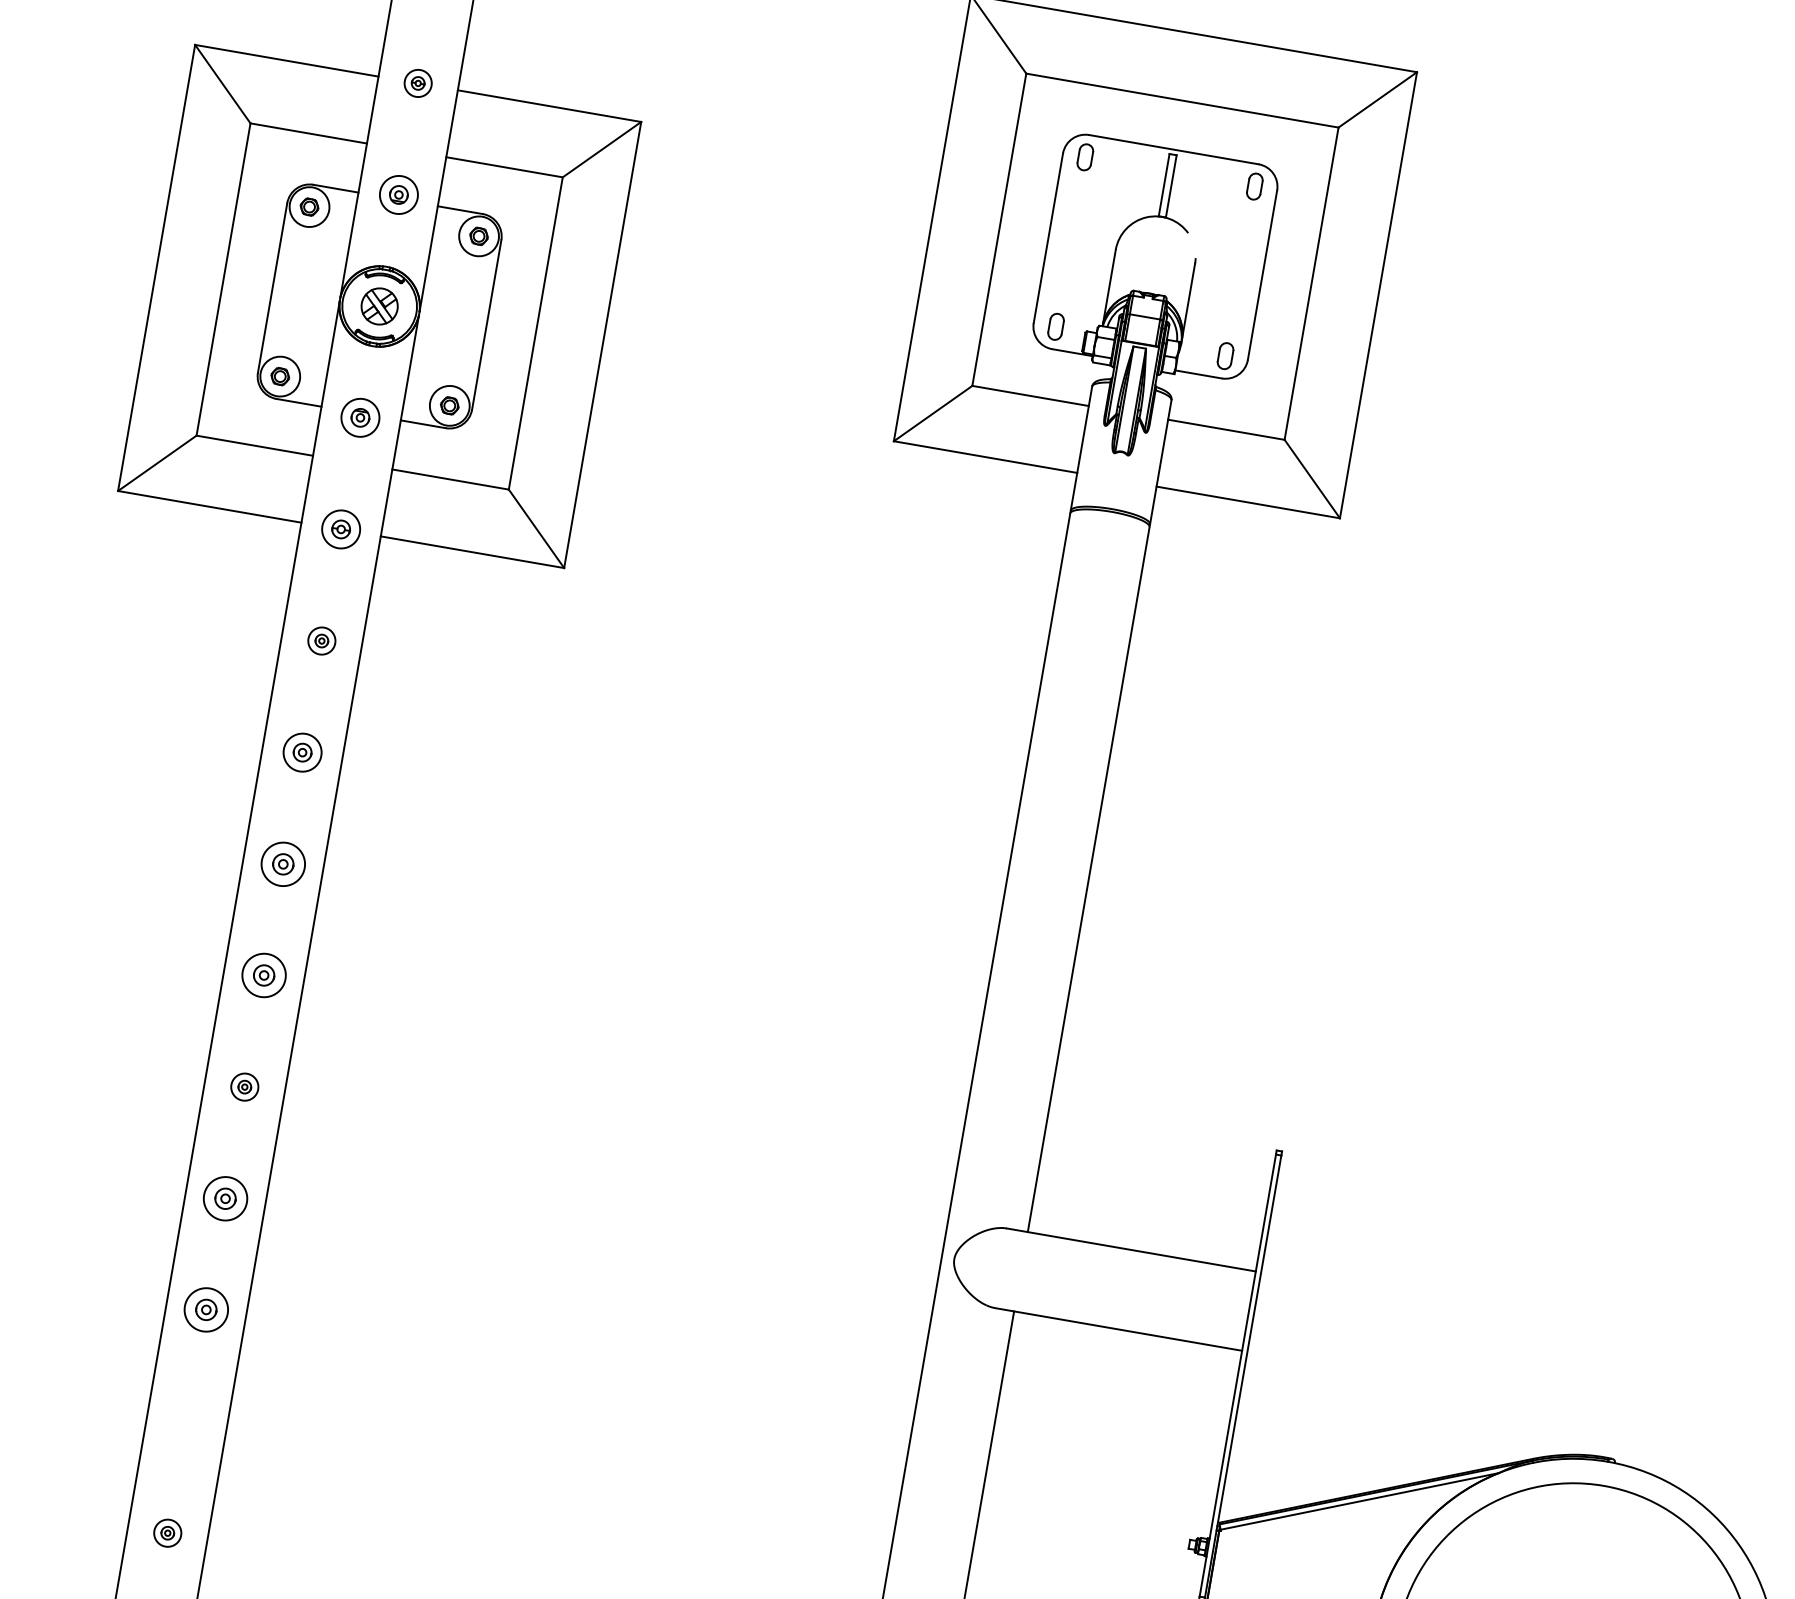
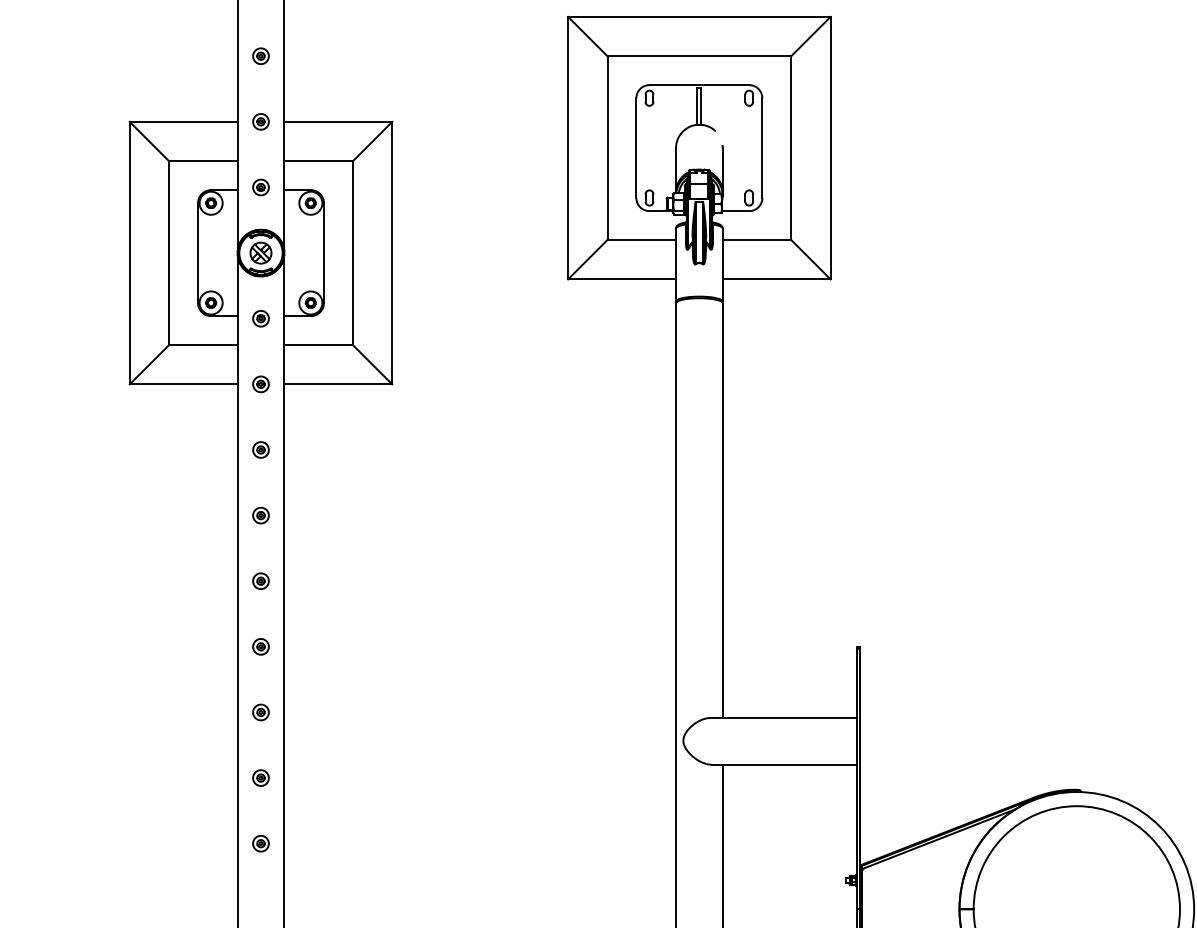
part: (398, 194) -> (260, 187), size x0.71
part: (359, 417) -> (260, 318), size x0.71
part: (340, 529) -> (260, 384), size x0.71
part: (301, 752) -> (260, 515), size x0.71
part: (282, 862) -> (260, 580), size x0.62
part: (263, 974) -> (260, 646), size x0.62
part: (224, 1197) -> (260, 777), size x0.62
part: (205, 1309) -> (260, 843), size x0.62

